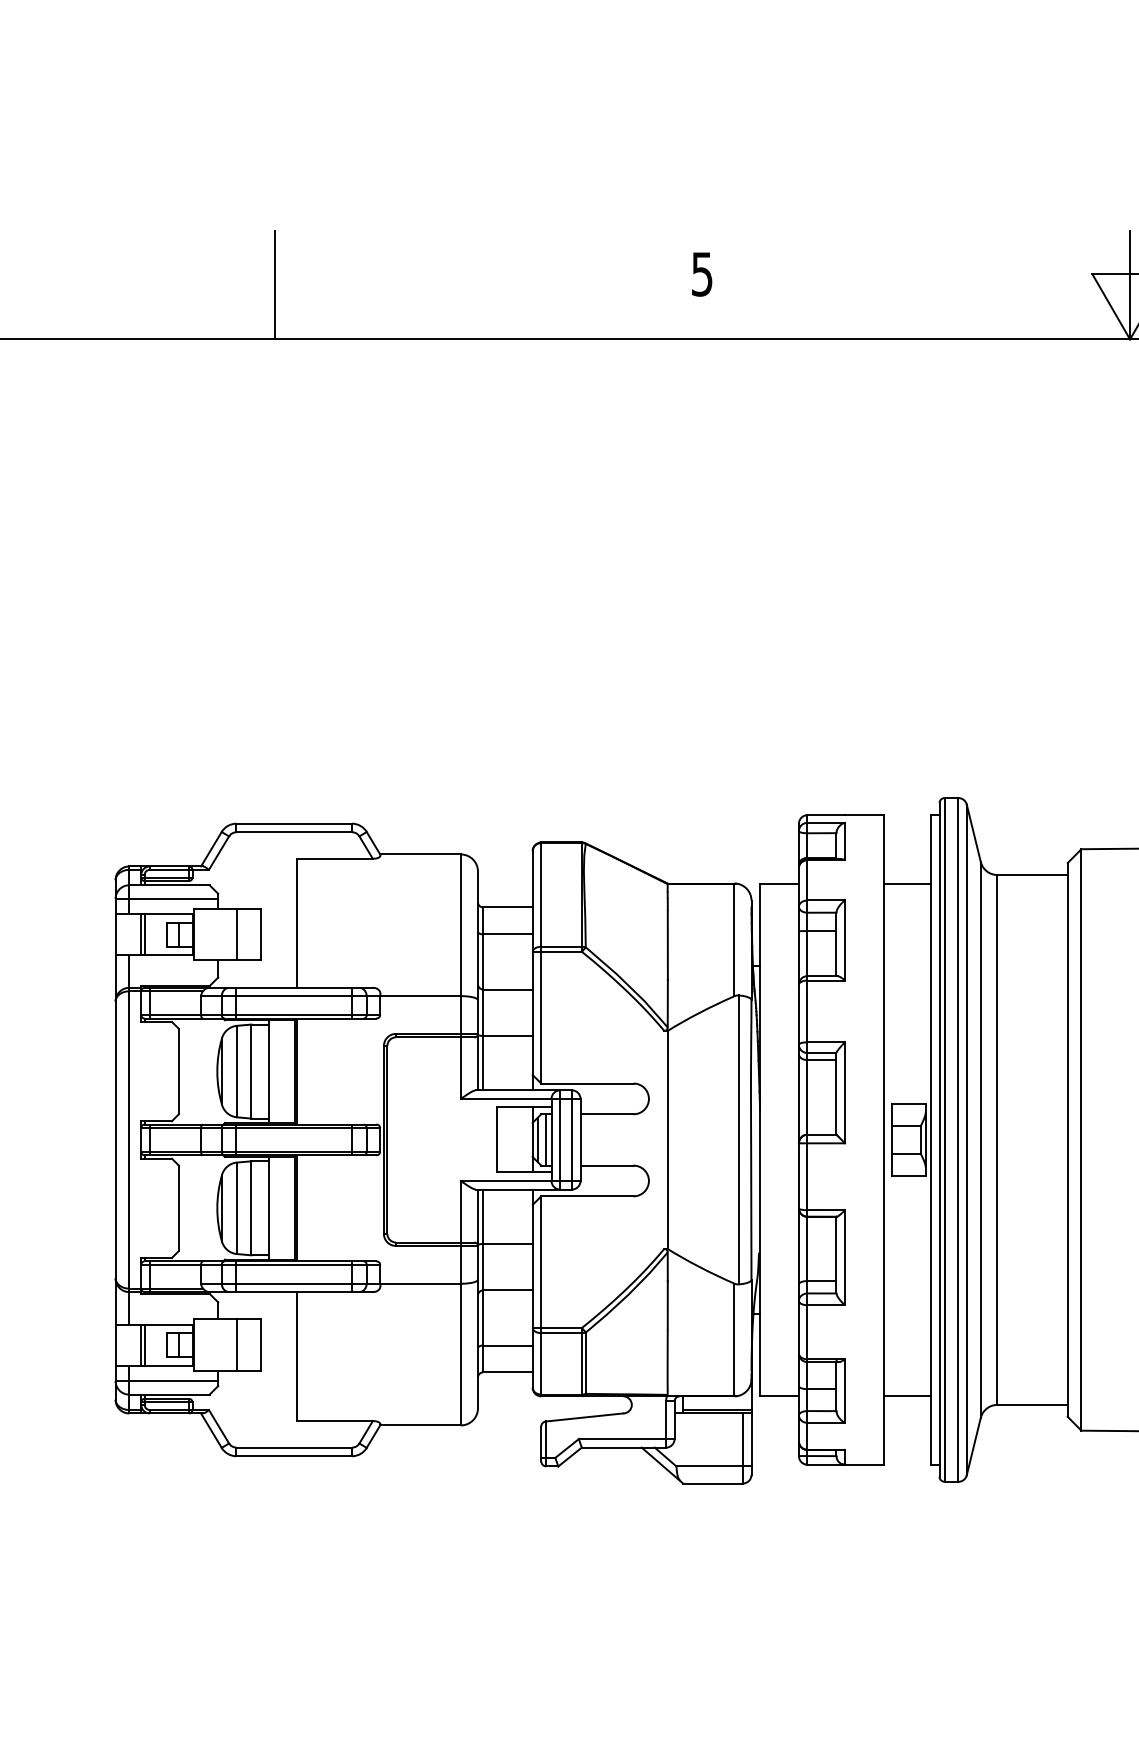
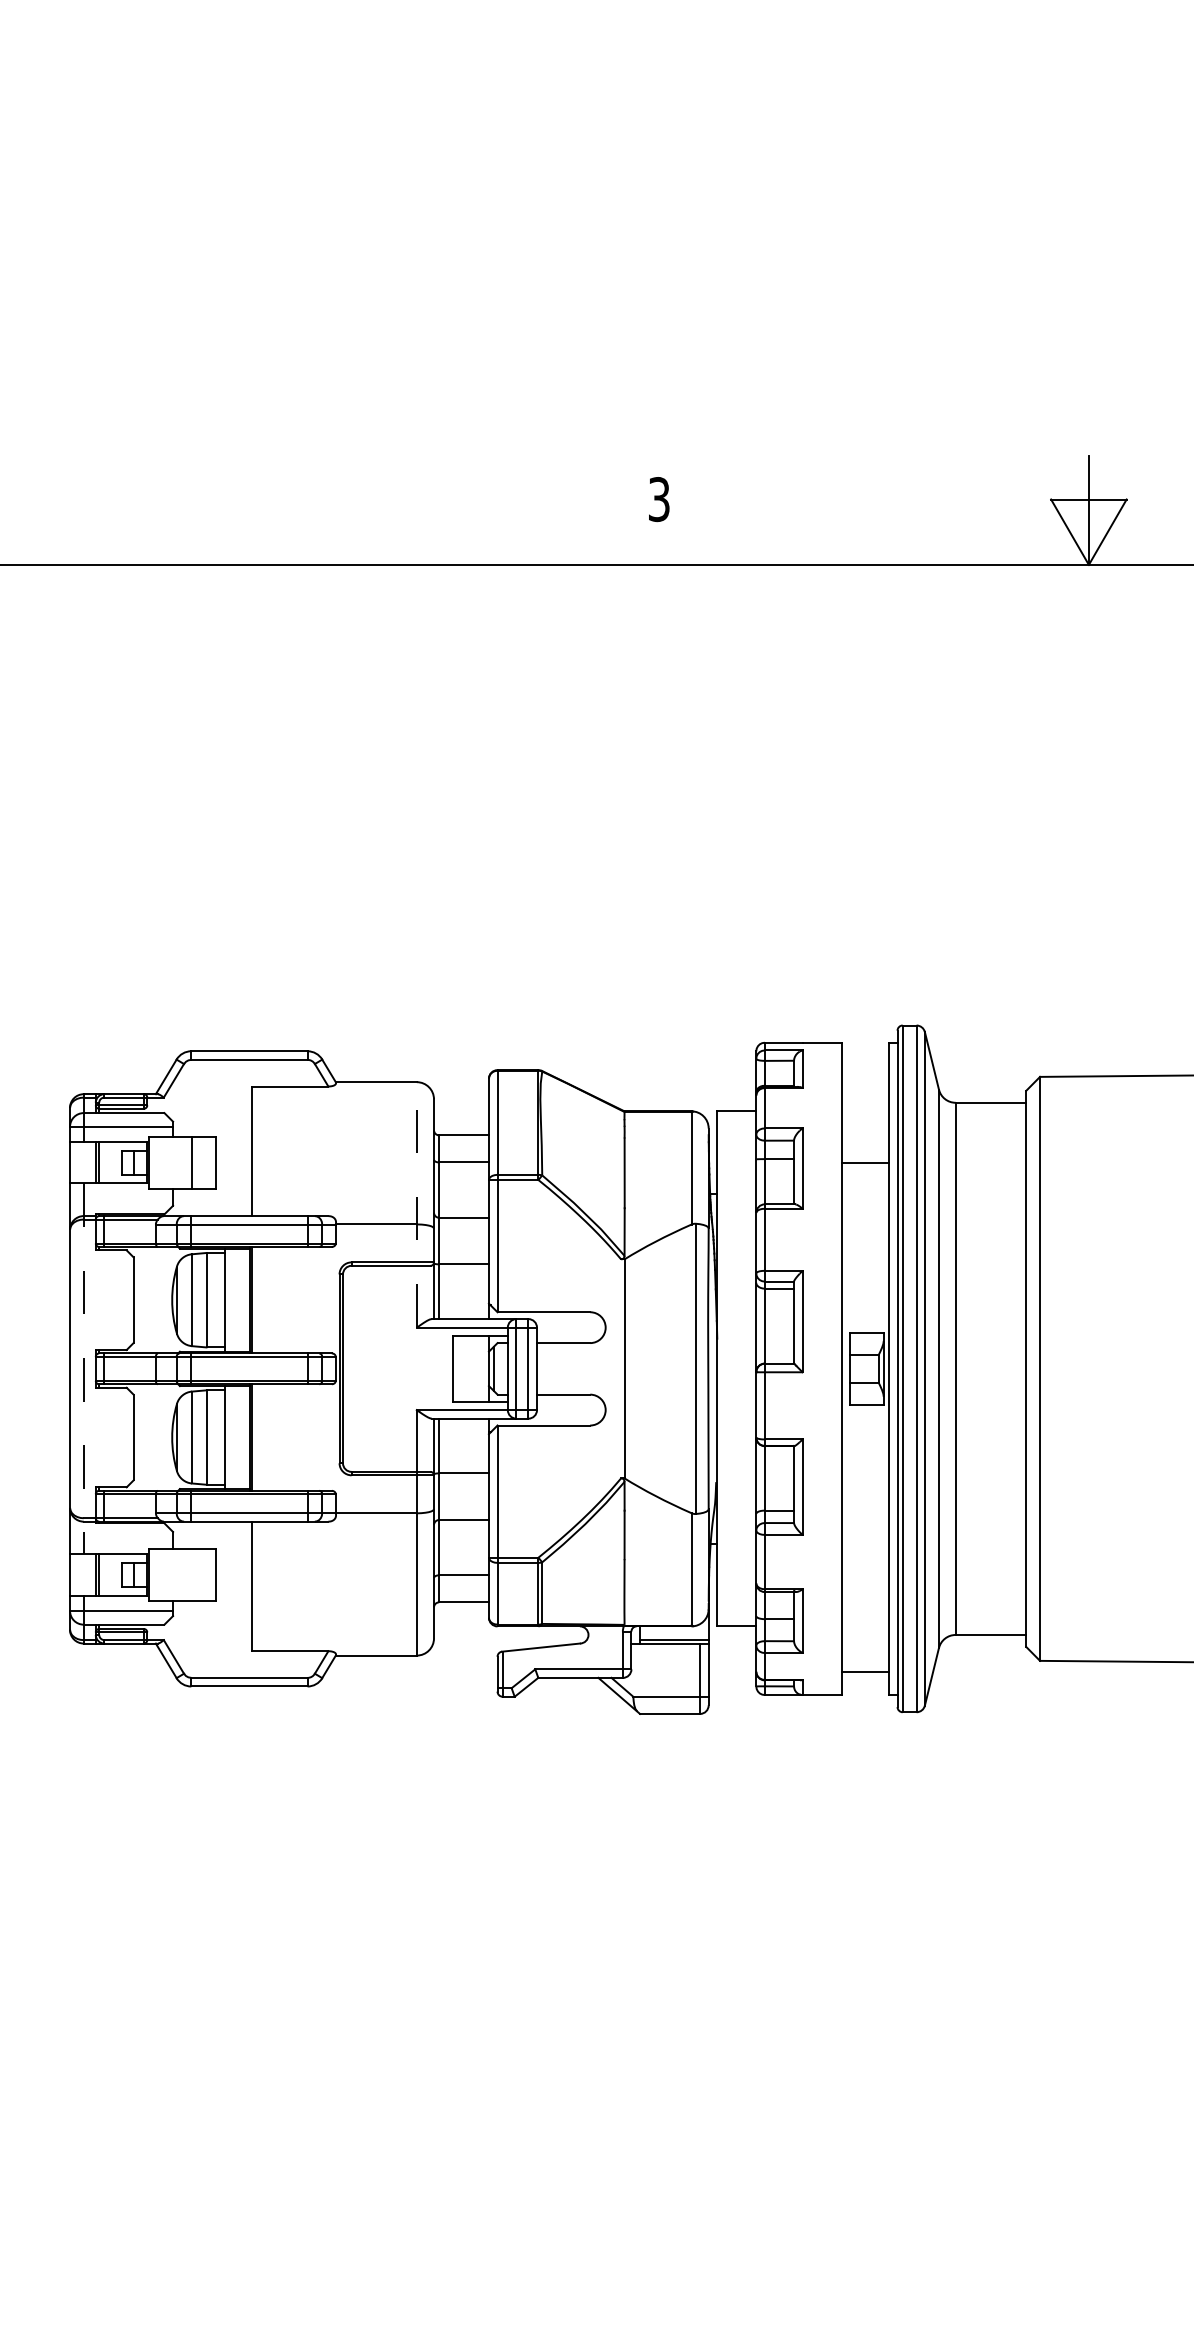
text: (702, 274) -> (659, 499), 5 -> 3
line: (274, 284) -> (229, 509), removed
line: (907, 883) -> (865, 1163), moved
line: (460, 976) -> (416, 1204), solid -> dashed
line: (546, 1139) -> (502, 1368), removed
line: (129, 1140) -> (83, 1369), solid -> dashed
line: (236, 1344) -> (191, 1574), removed
line: (907, 1396) -> (865, 1672), moved

